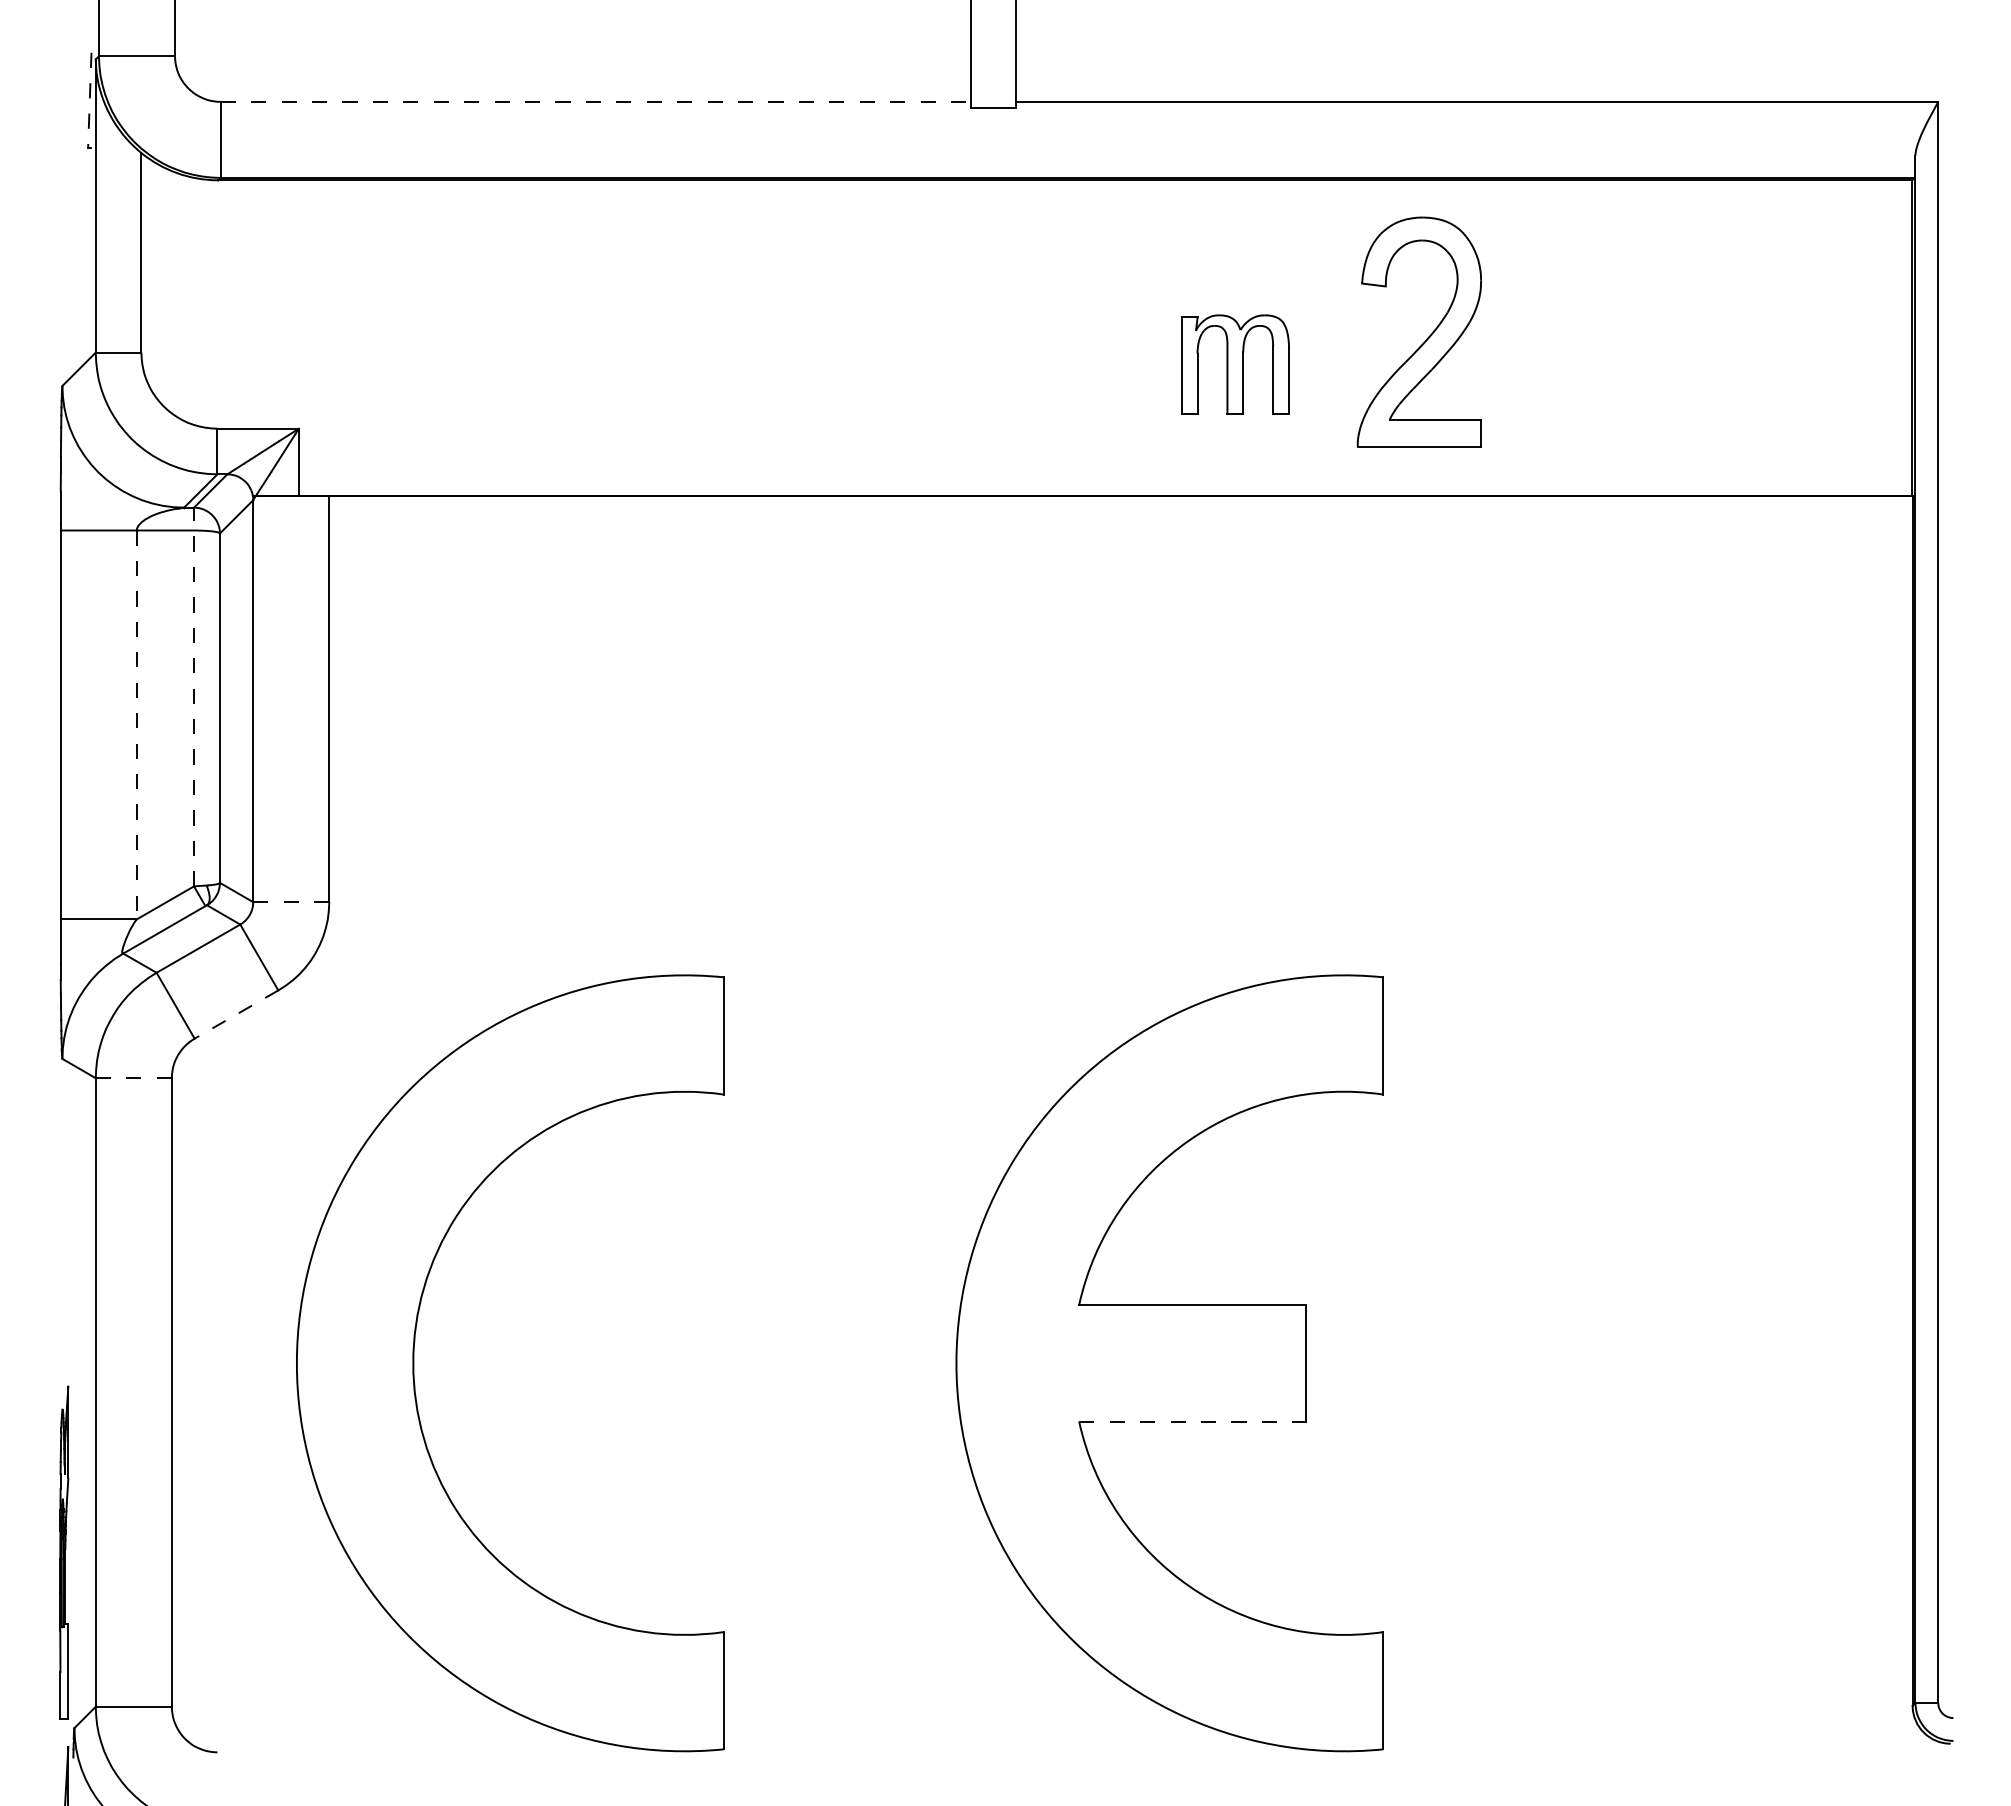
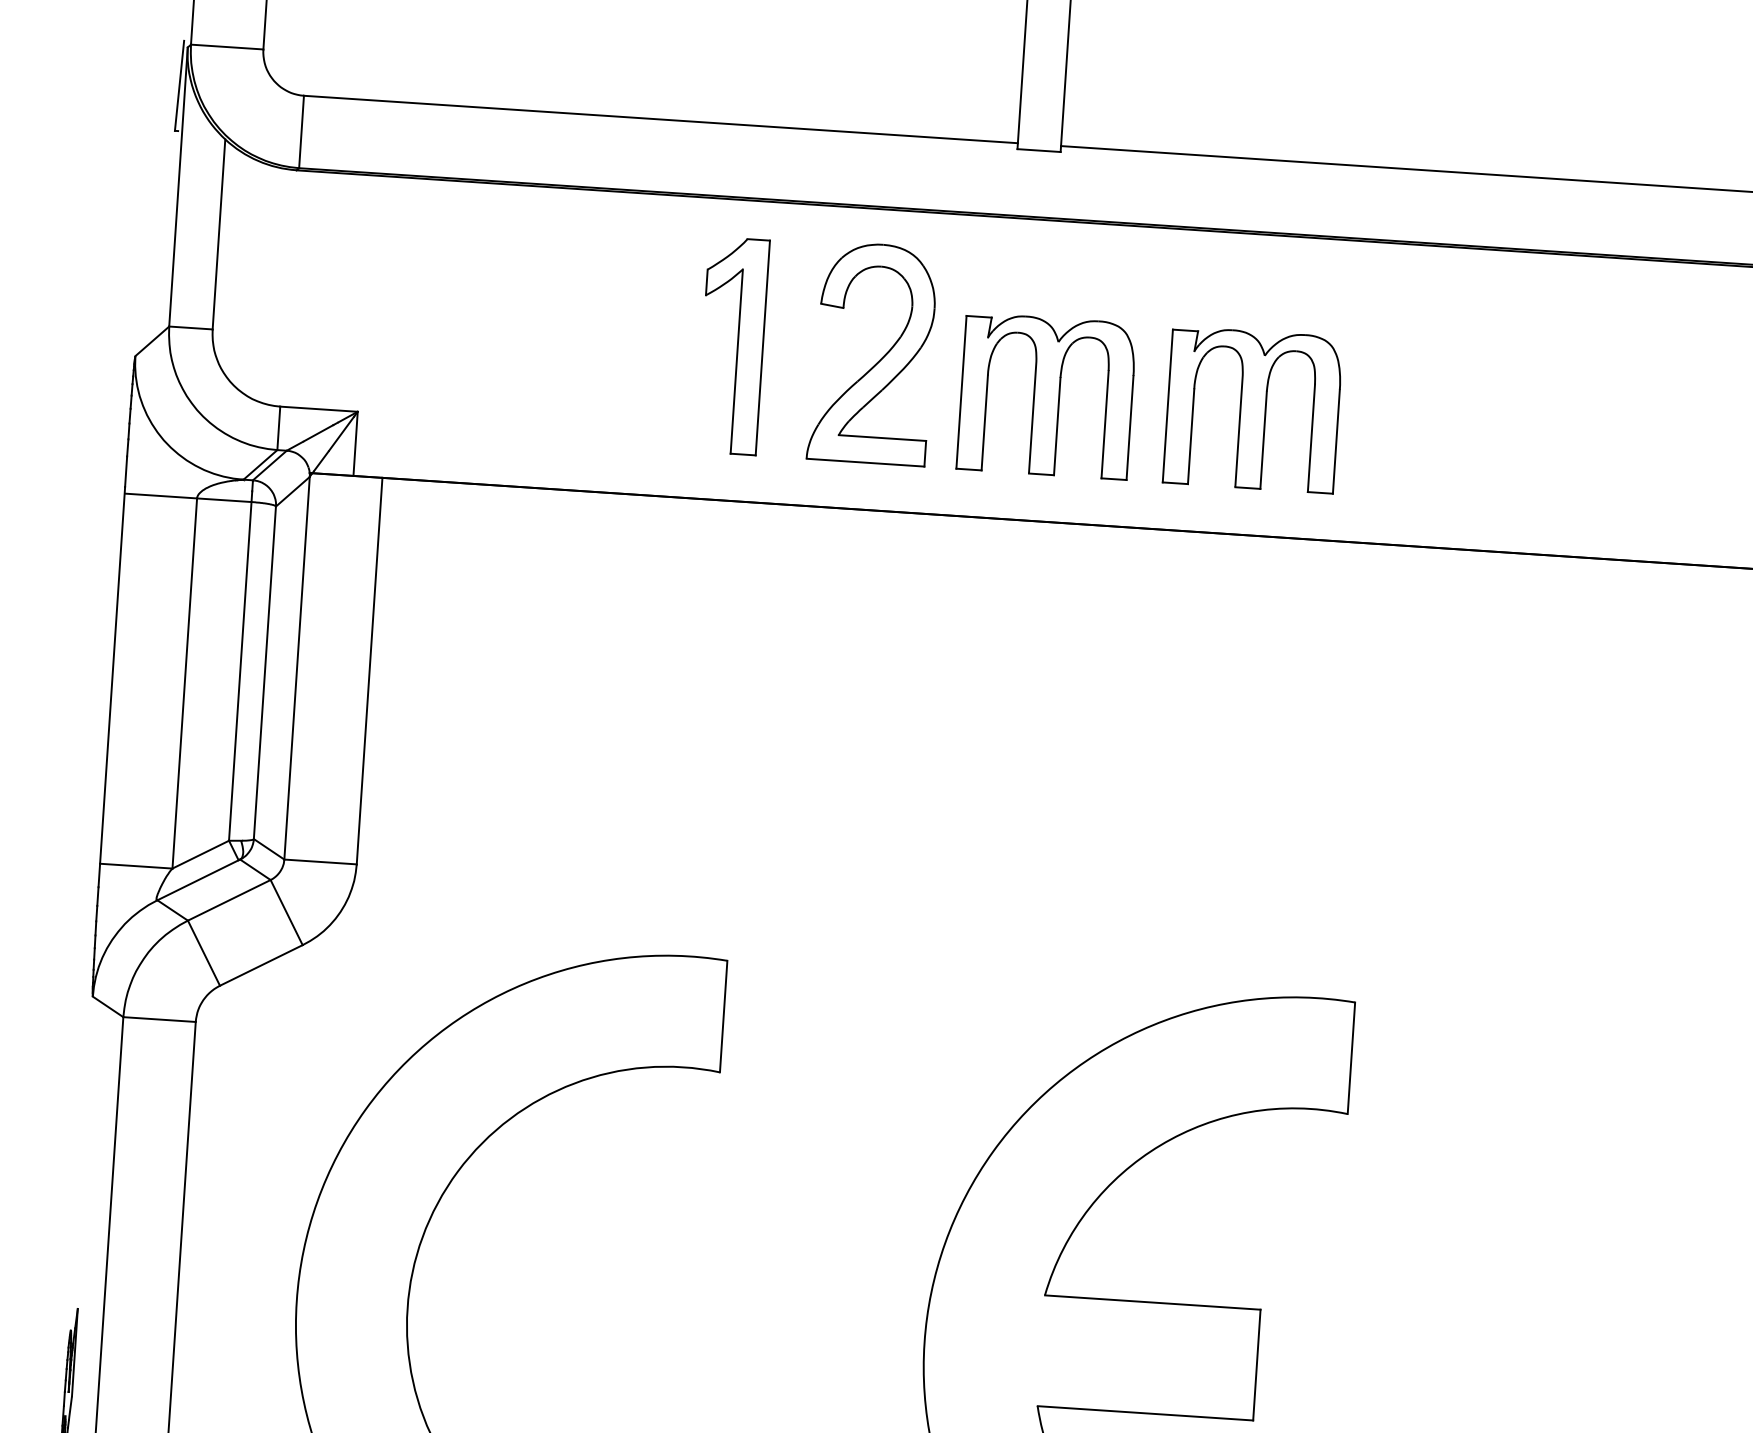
line: (89, 100) -> (179, 86), dashed -> solid
line: (596, 101) -> (661, 119), dashed -> solid
part: (686, 333) -> (732, 345), added
part: (1426, 338) -> (878, 360), moved
part: (1018, 364) -> (1046, 396), added
part: (1235, 364) -> (1253, 409), size x1.67
line: (194, 702) -> (241, 665), dashed -> solid
line: (136, 725) -> (184, 684), dashed -> solid
line: (291, 902) -> (320, 862), dashed -> solid
line: (236, 1014) -> (261, 965), dashed -> solid
line: (133, 1078) -> (159, 1019), dashed -> solid
line: (1192, 1421) -> (1145, 1413), dashed -> solid

